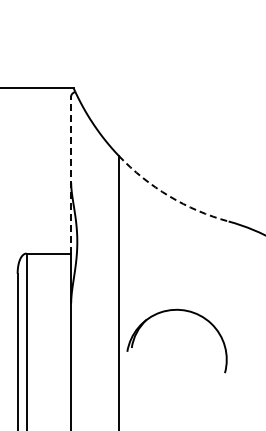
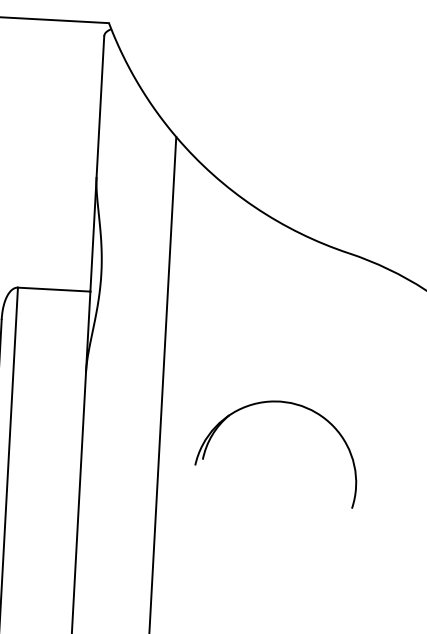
line: (71, 174) -> (97, 163), dashed -> solid
arc: (169, 196) -> (255, 207), dashed -> solid
part: (170, 311) -> (268, 403), moved

